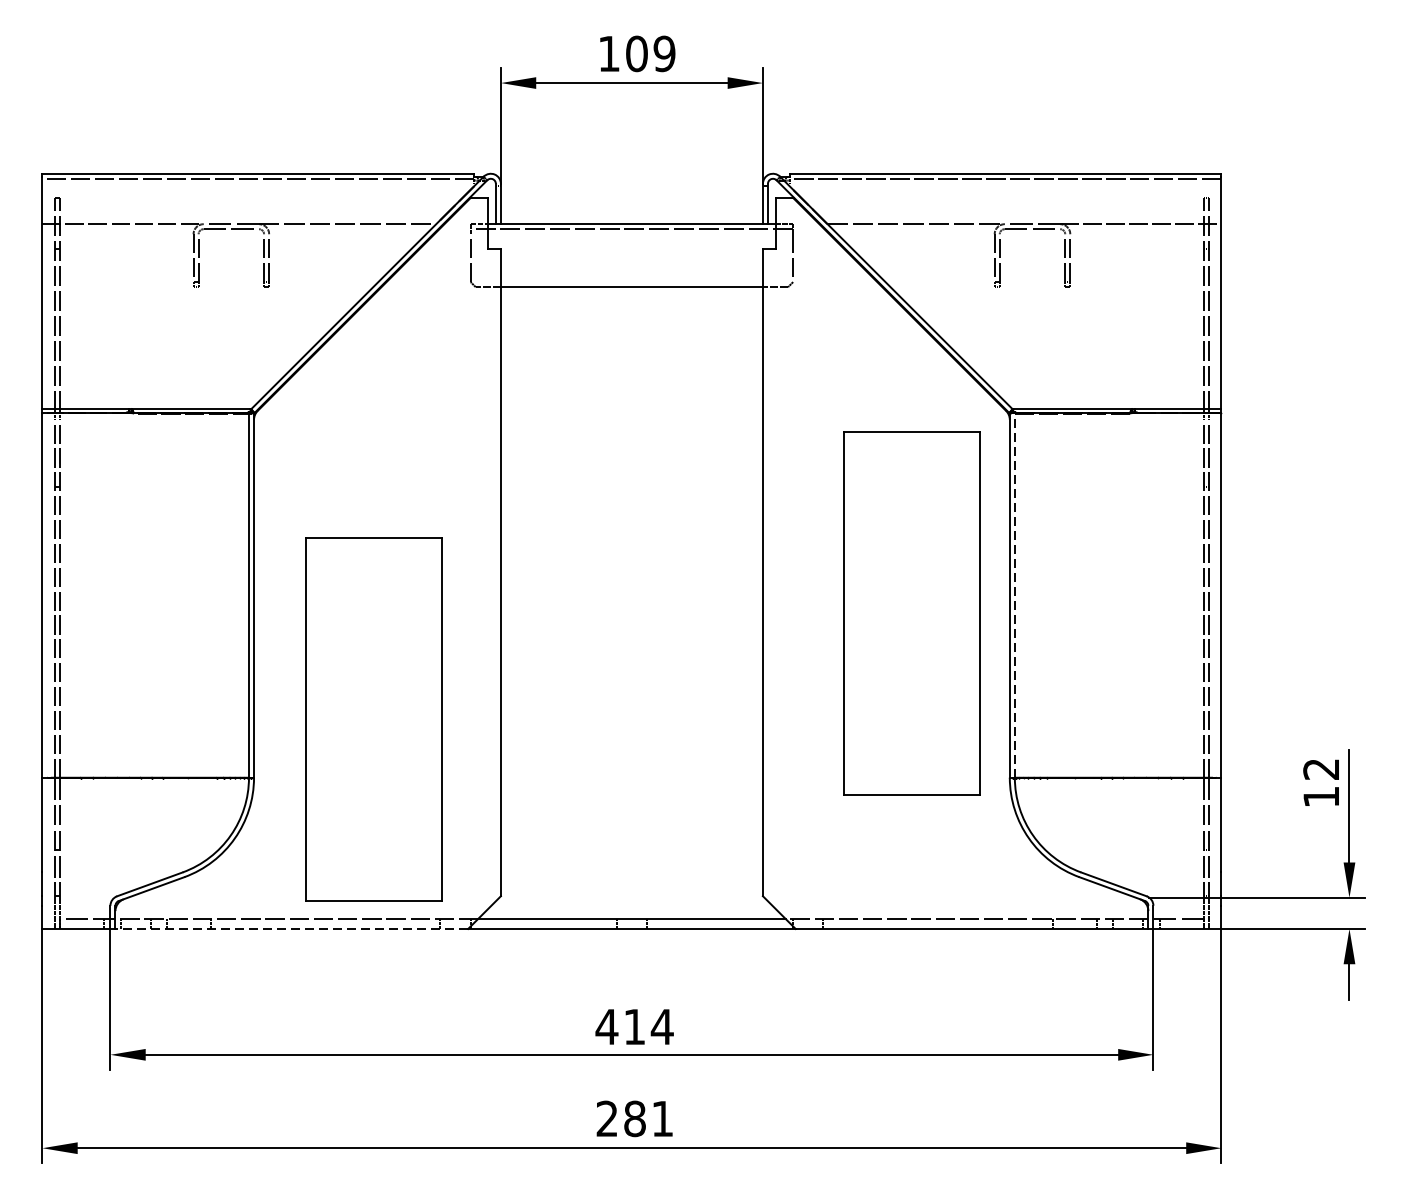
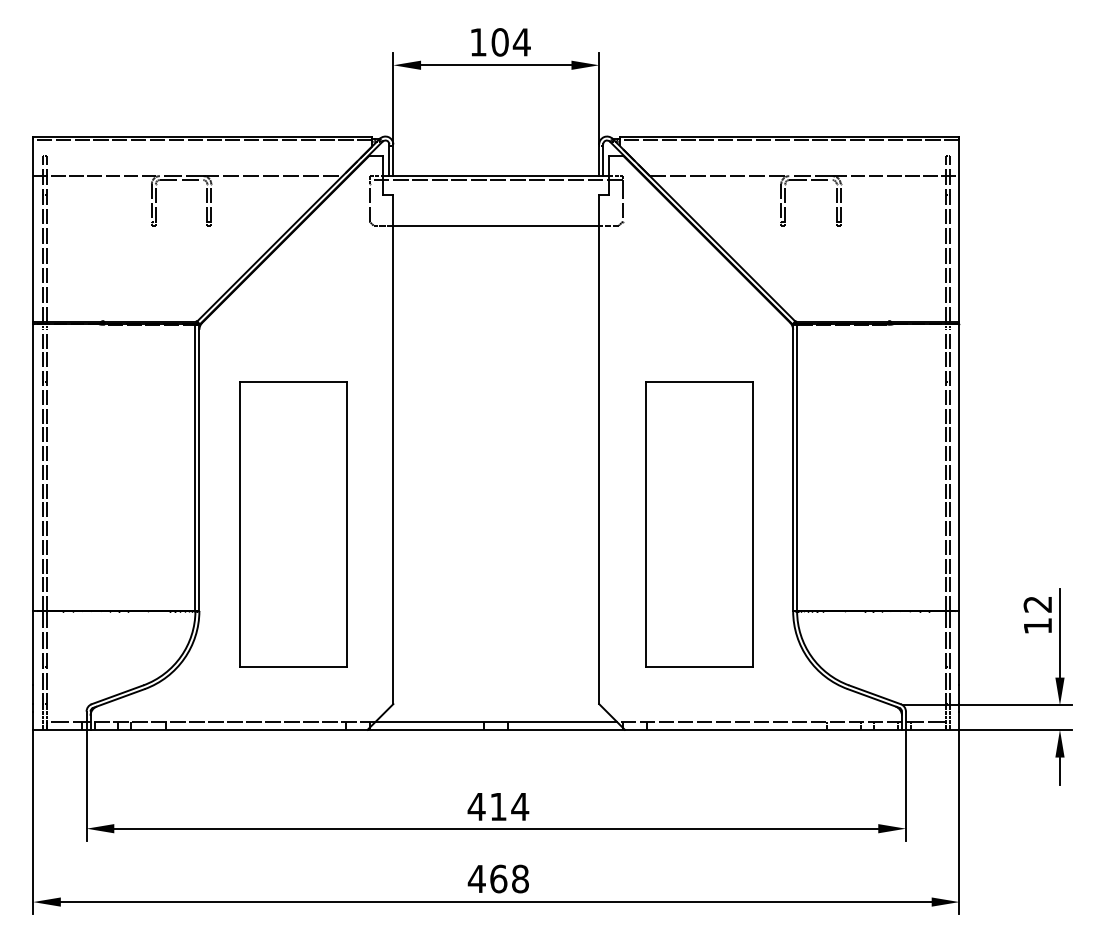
text: (664, 54) -> (521, 42), 109 -> 104
line: (1015, 595) -> (797, 467), dashed -> solid
part: (912, 612) -> (699, 524), moved
part: (373, 718) -> (293, 524), moved
line: (292, 928) -> (229, 729), dashed -> solid
text: (633, 1118) -> (497, 878), 281 -> 468

